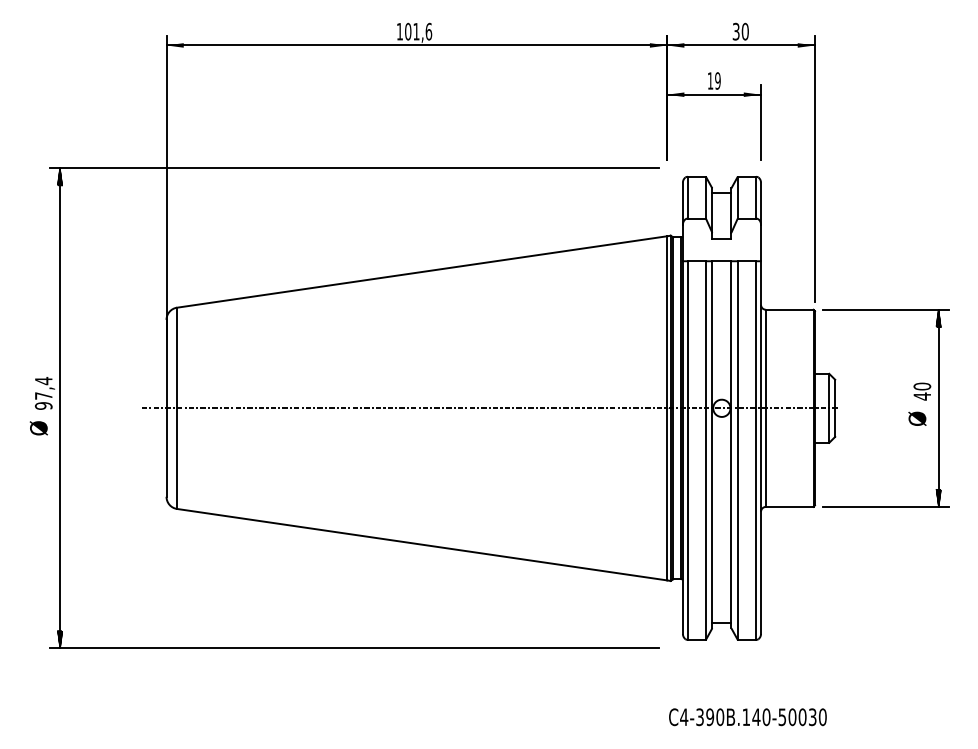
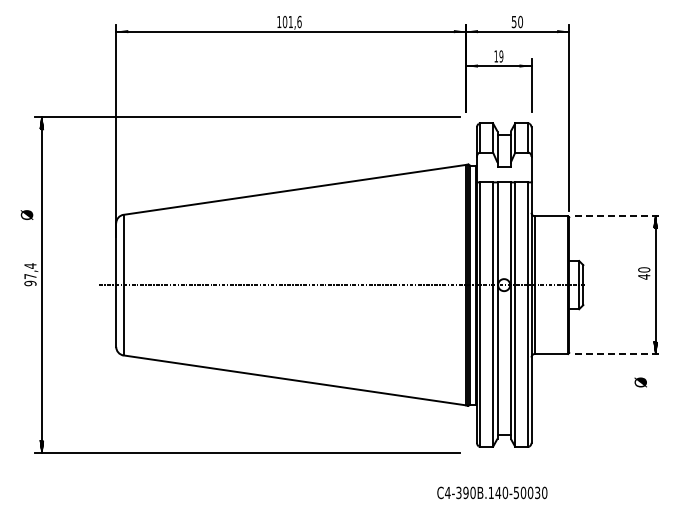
text: (736, 30) -> (514, 21), 30 -> 50
line: (885, 310) -> (618, 216), solid -> dashed
text: (917, 418) -> (640, 382), moved
text: (38, 427) -> (26, 214), moved
line: (885, 506) -> (618, 353), solid -> dashed
text: (748, 716) -> (492, 492), moved

